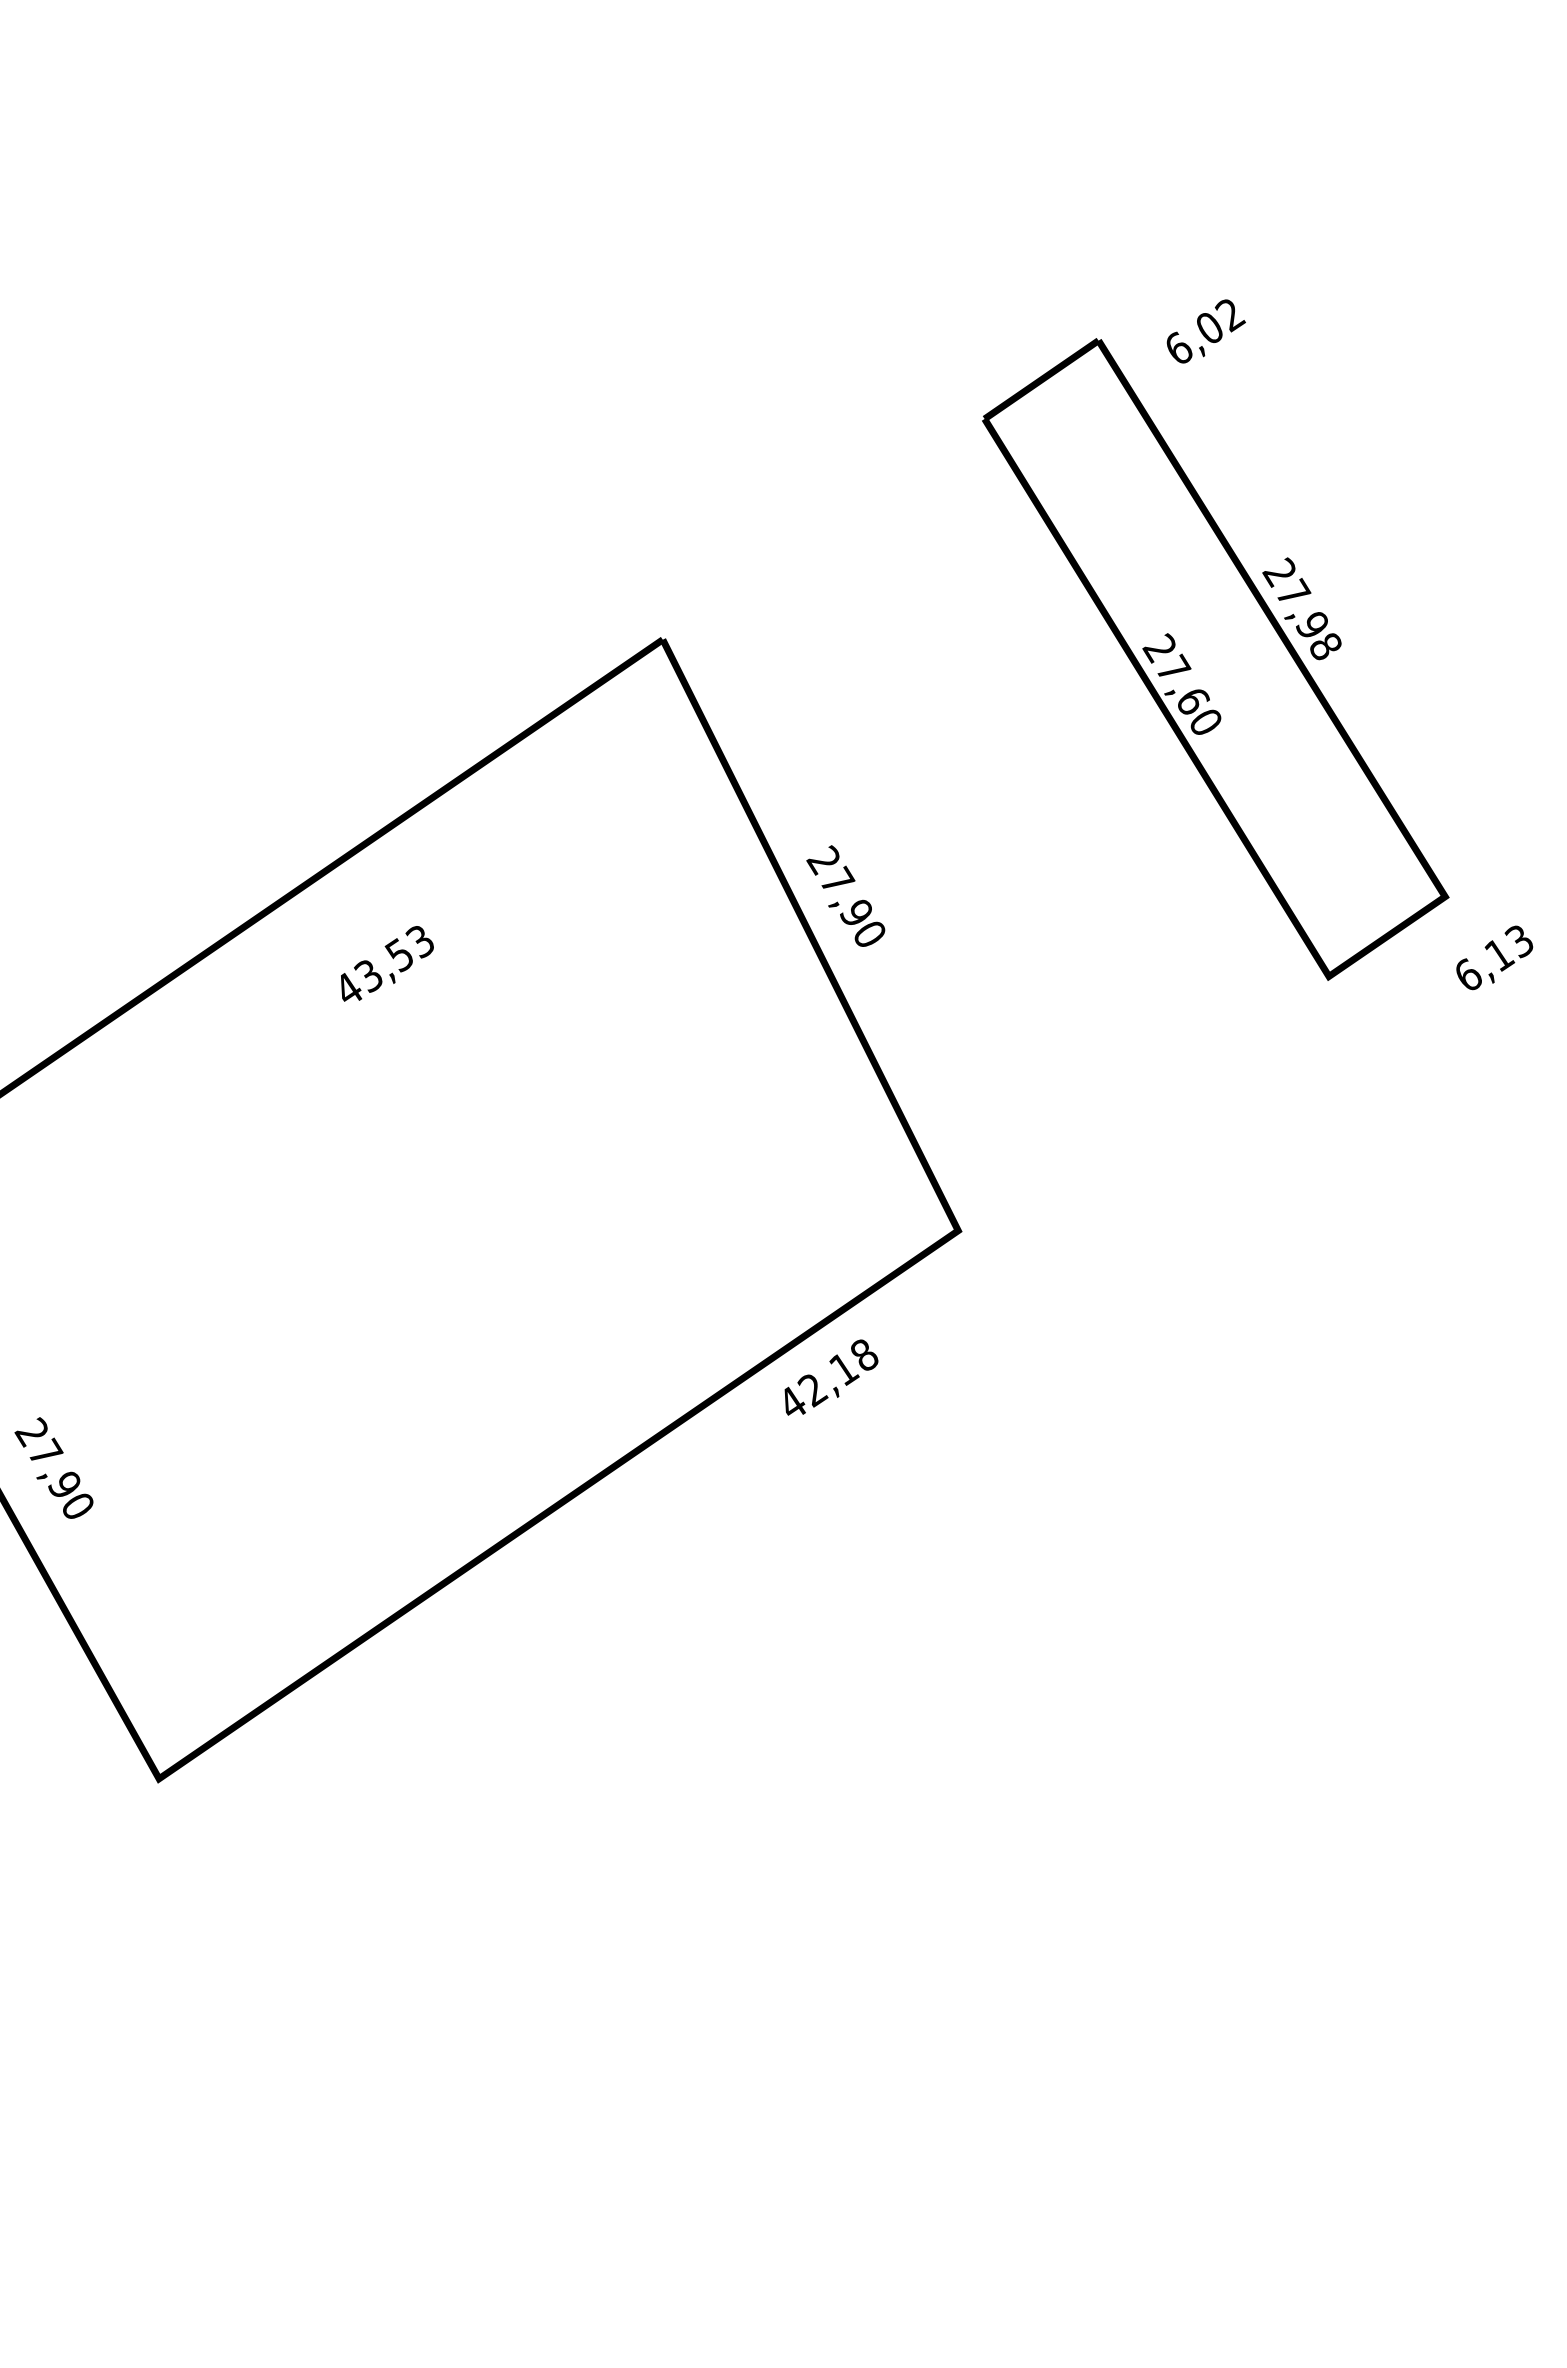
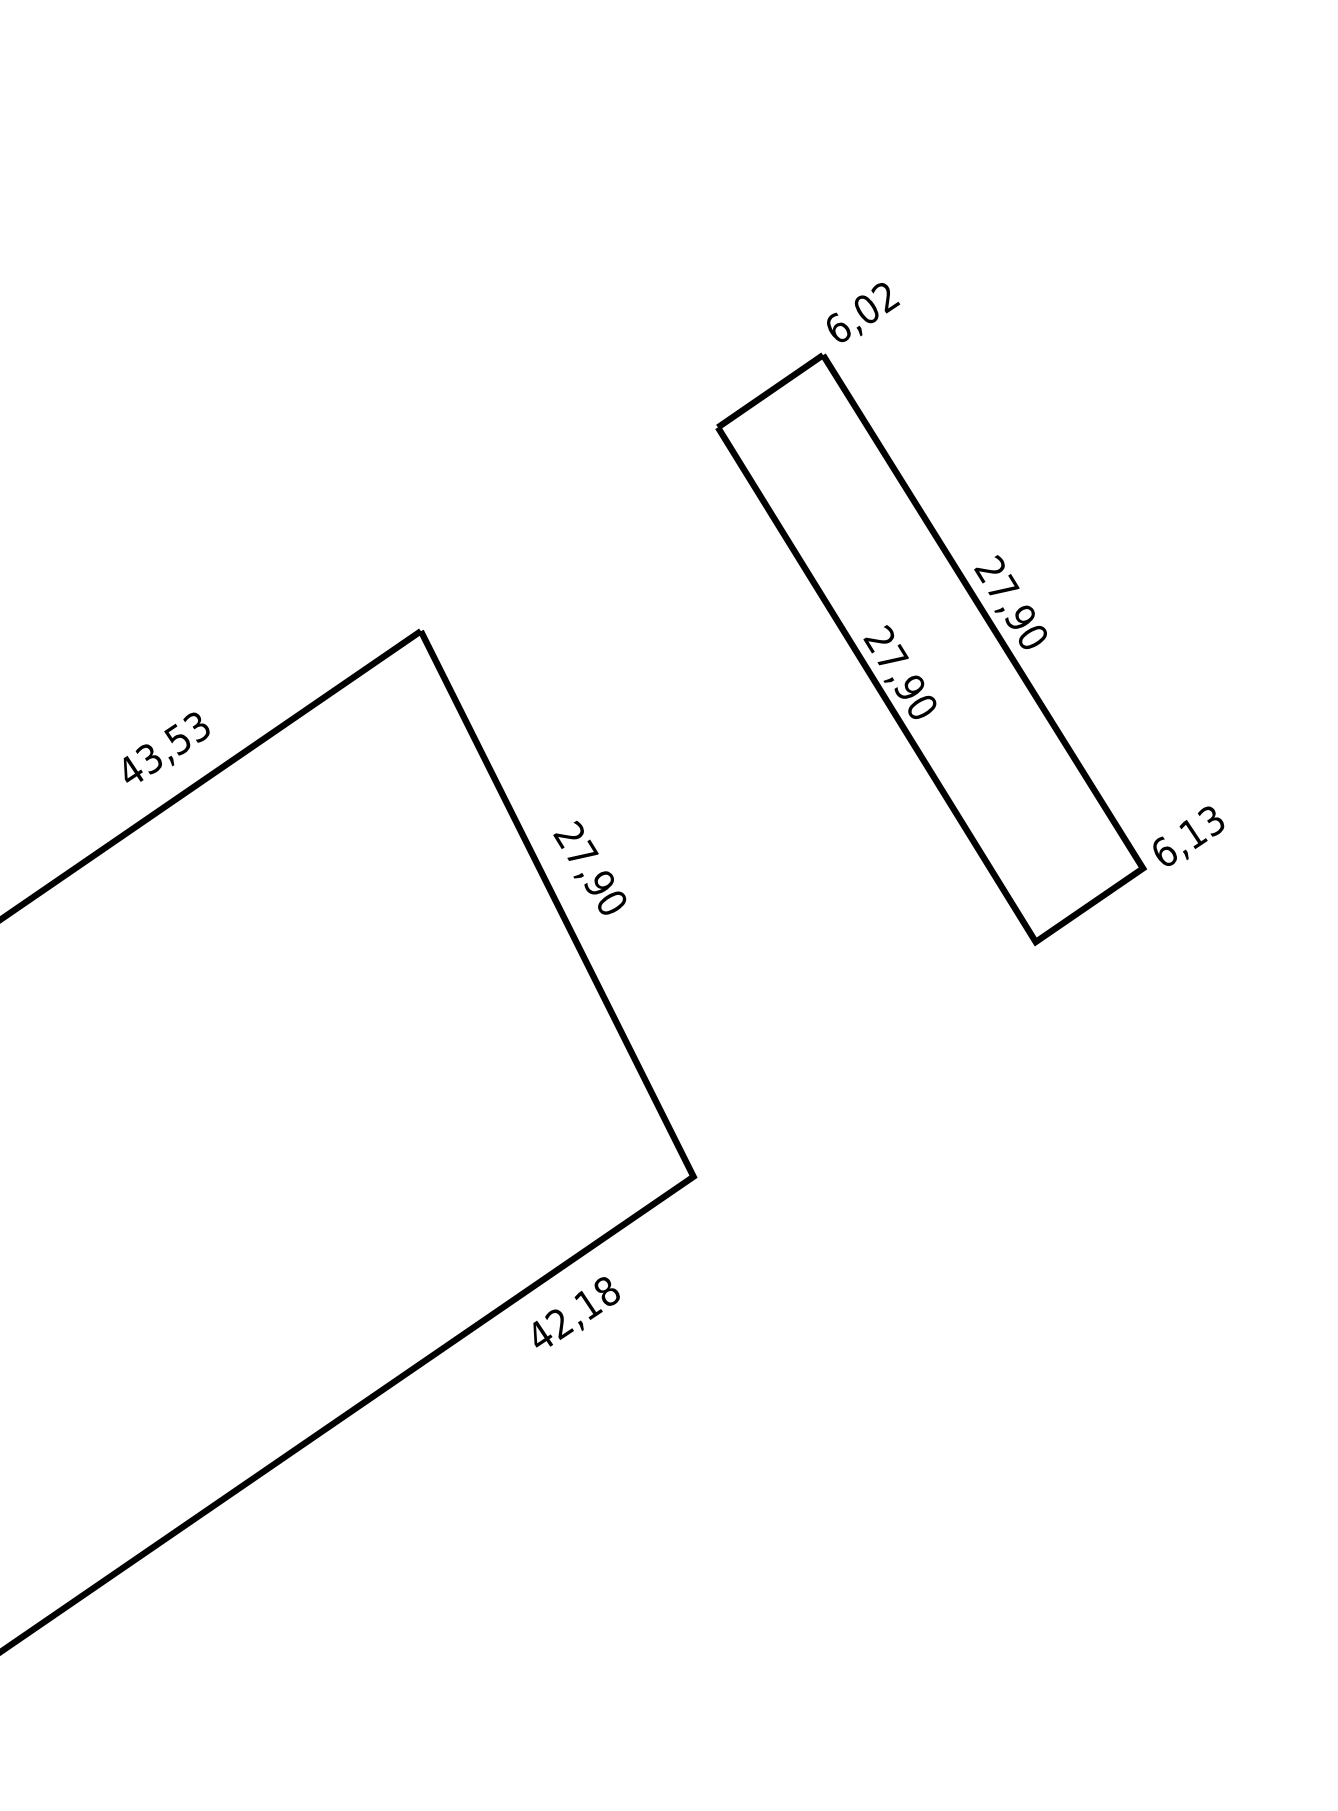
text: (1205, 331) -> (862, 312), moved
text: (1325, 646) -> (1032, 637), 27,98 -> 27,90
text: (1192, 700) -> (909, 687), 27,60 -> 27,90
text: (1494, 957) -> (1188, 835), moved
text: (387, 963) -> (166, 747), moved

